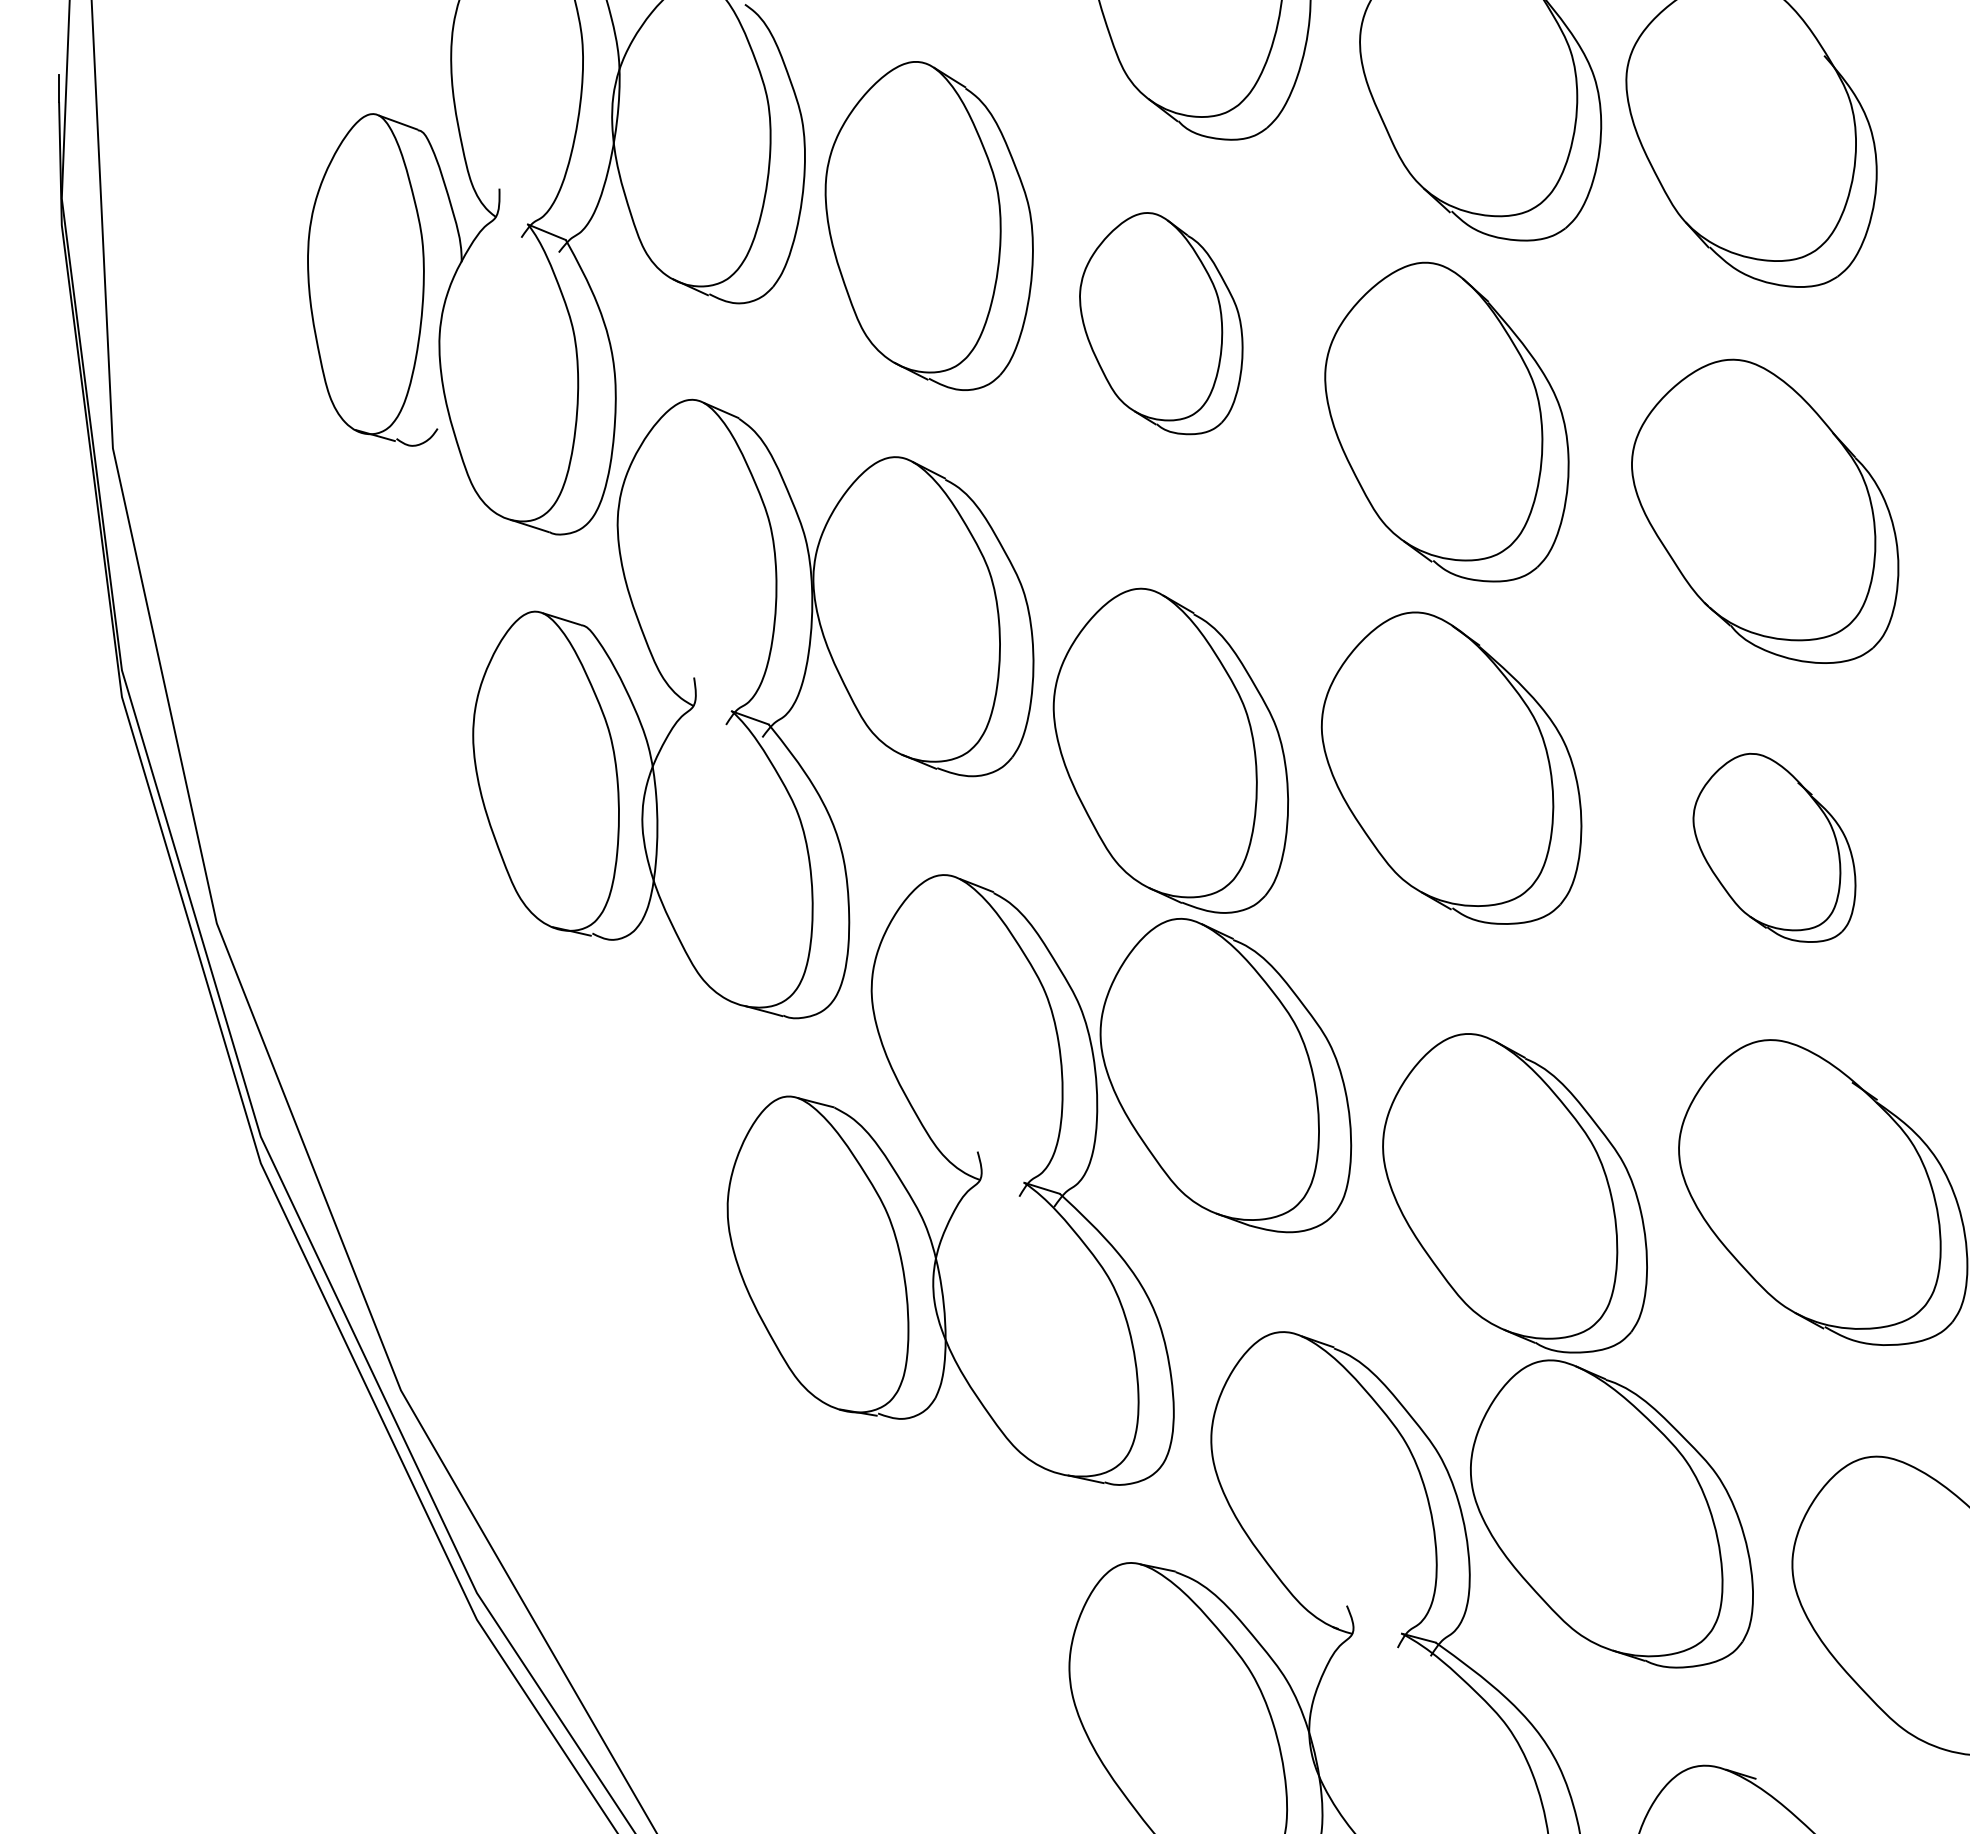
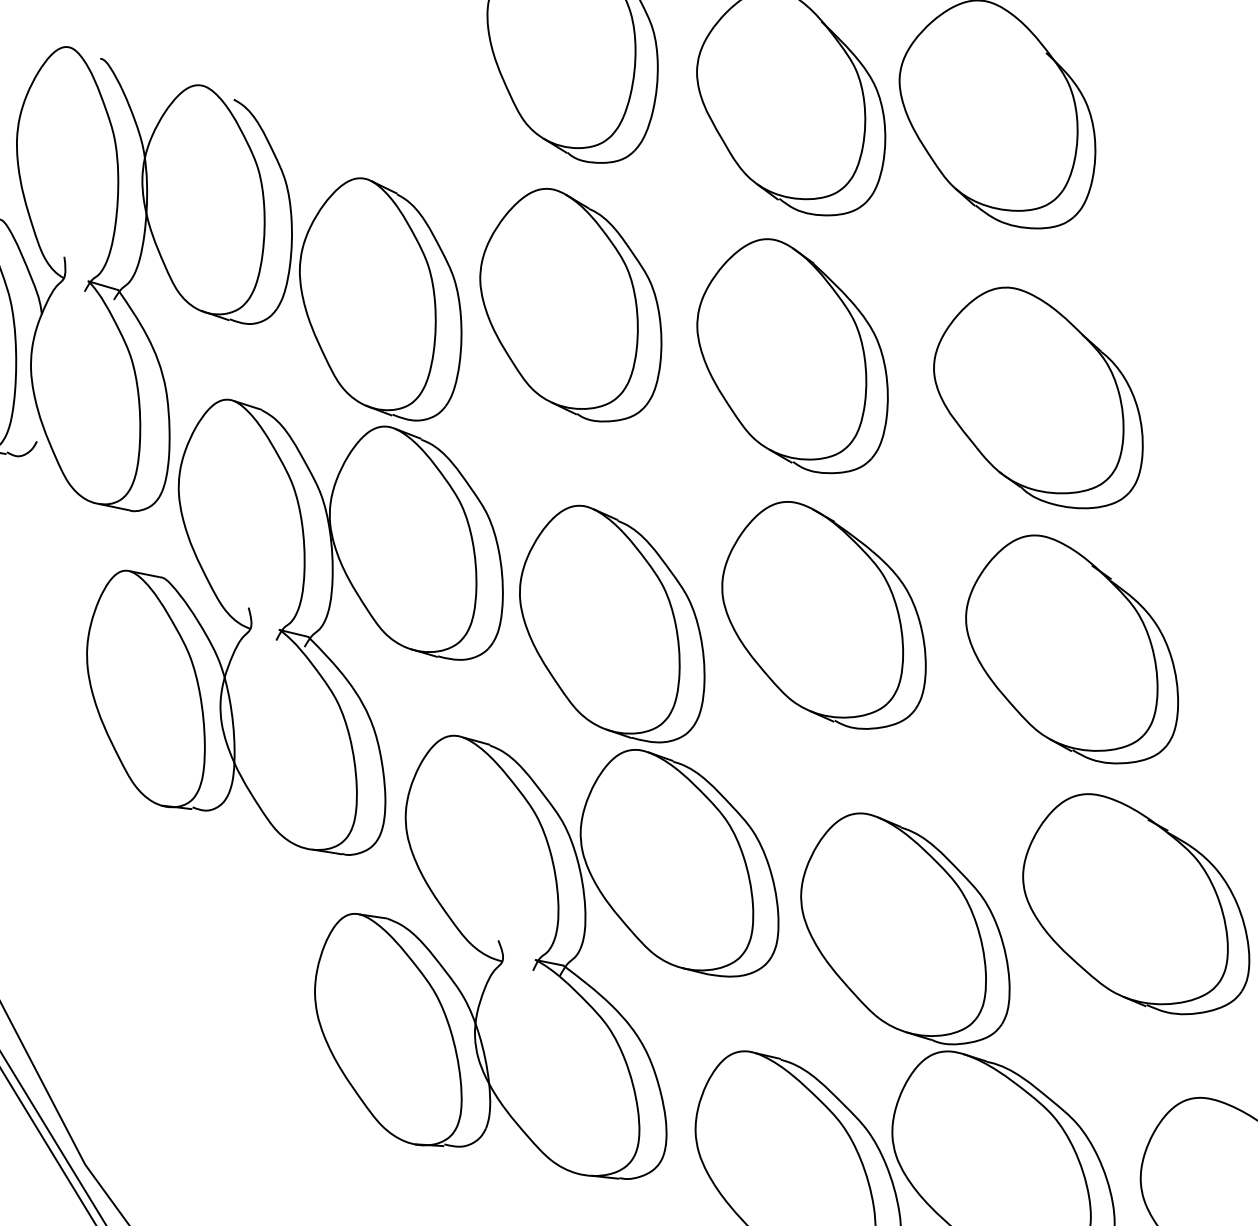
part: (928, 225) -> (380, 299), moved
part: (1161, 323) -> (570, 305), size x1.43
part: (1774, 847) -> (1071, 649), size x1.67

